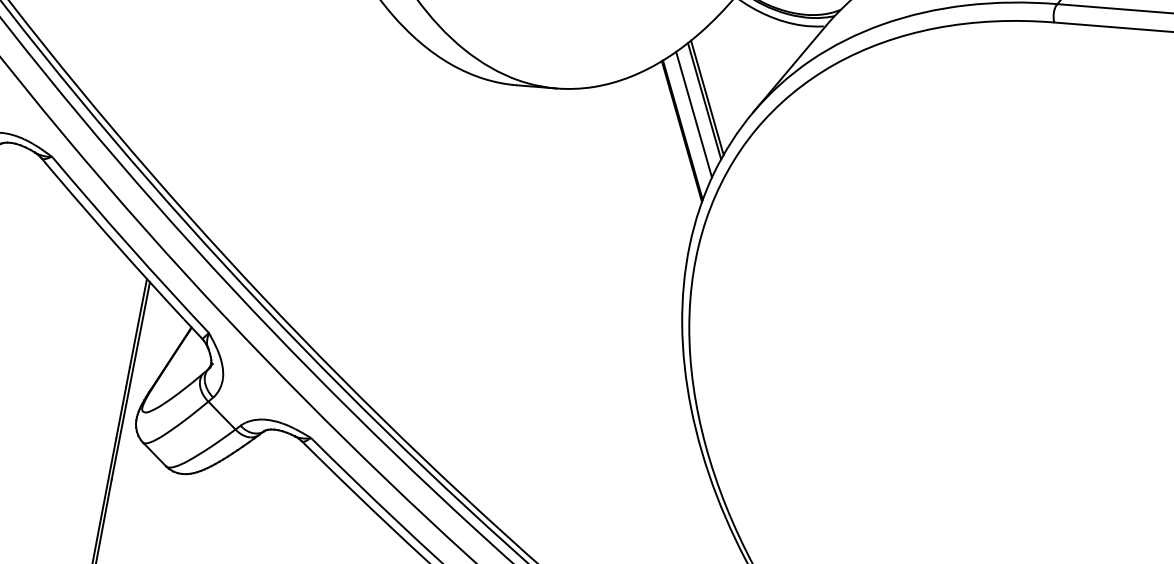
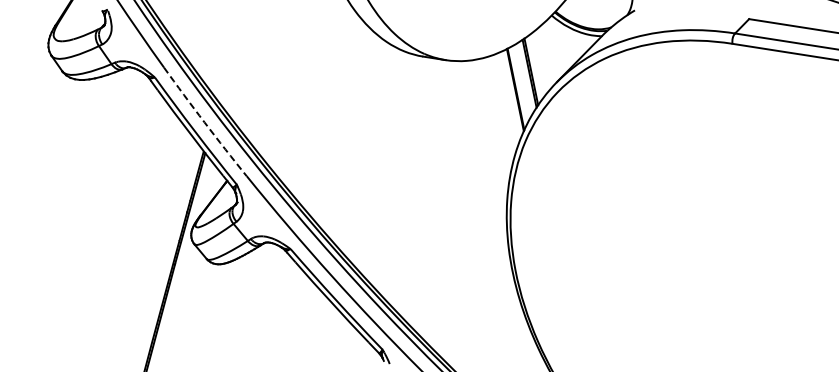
line: (693, 113) -> (522, 80), removed
arc: (144, 228) -> (204, 122), solid -> dashed

